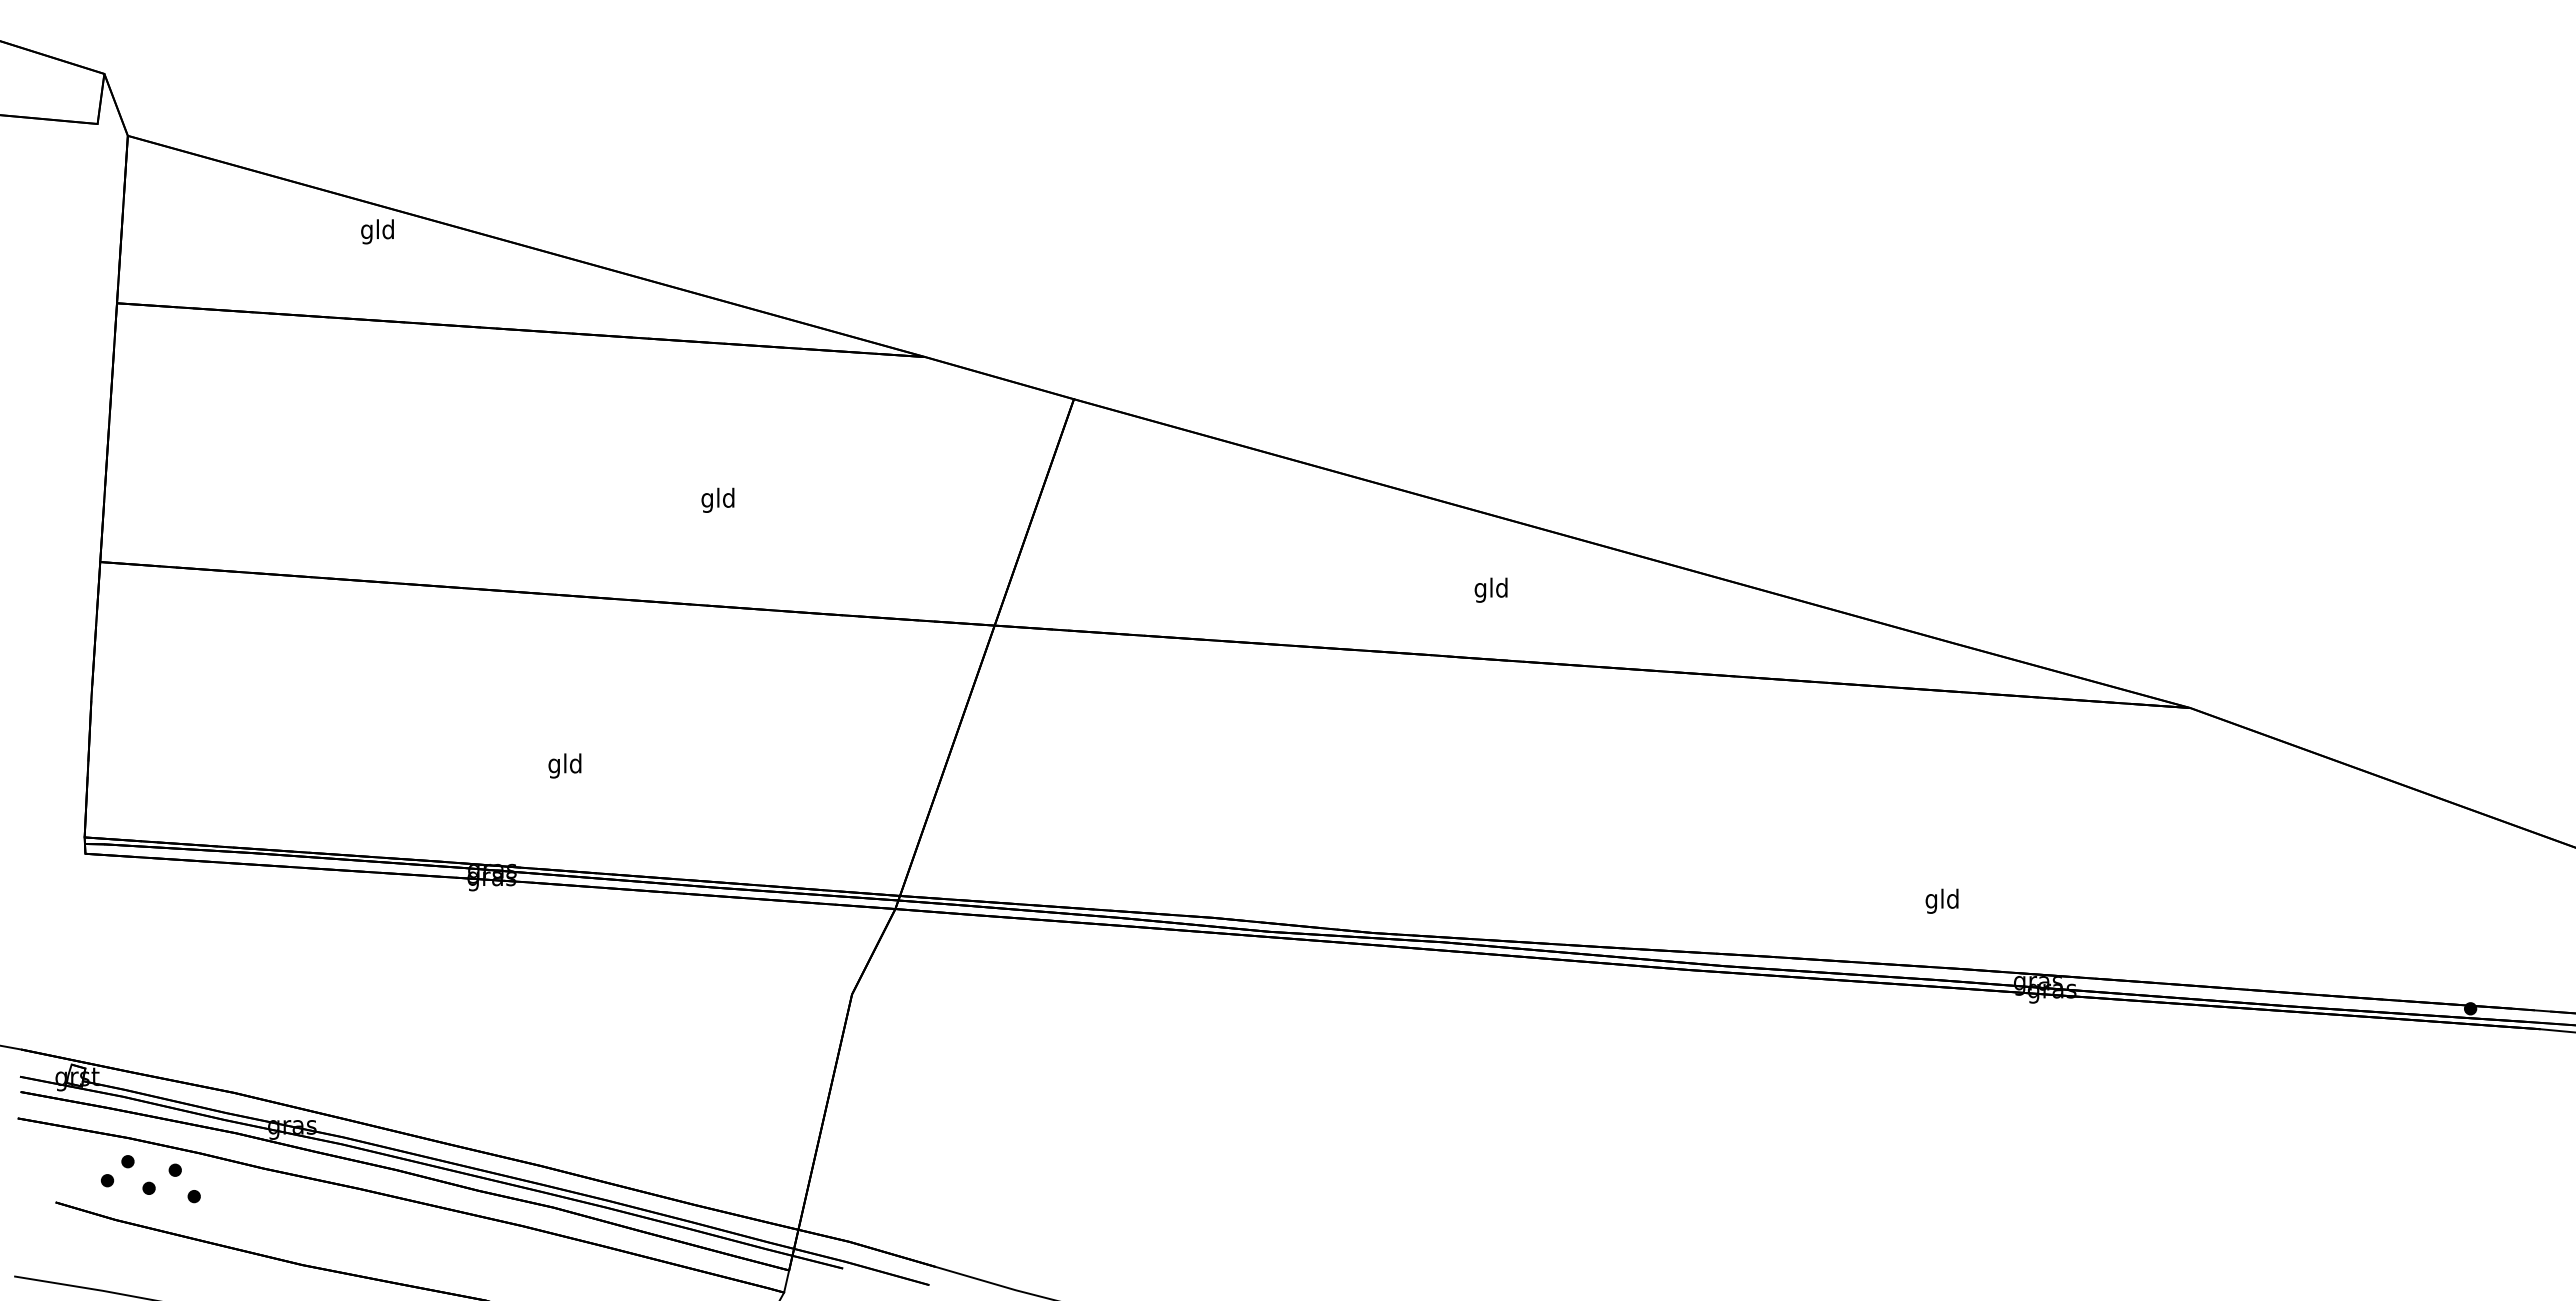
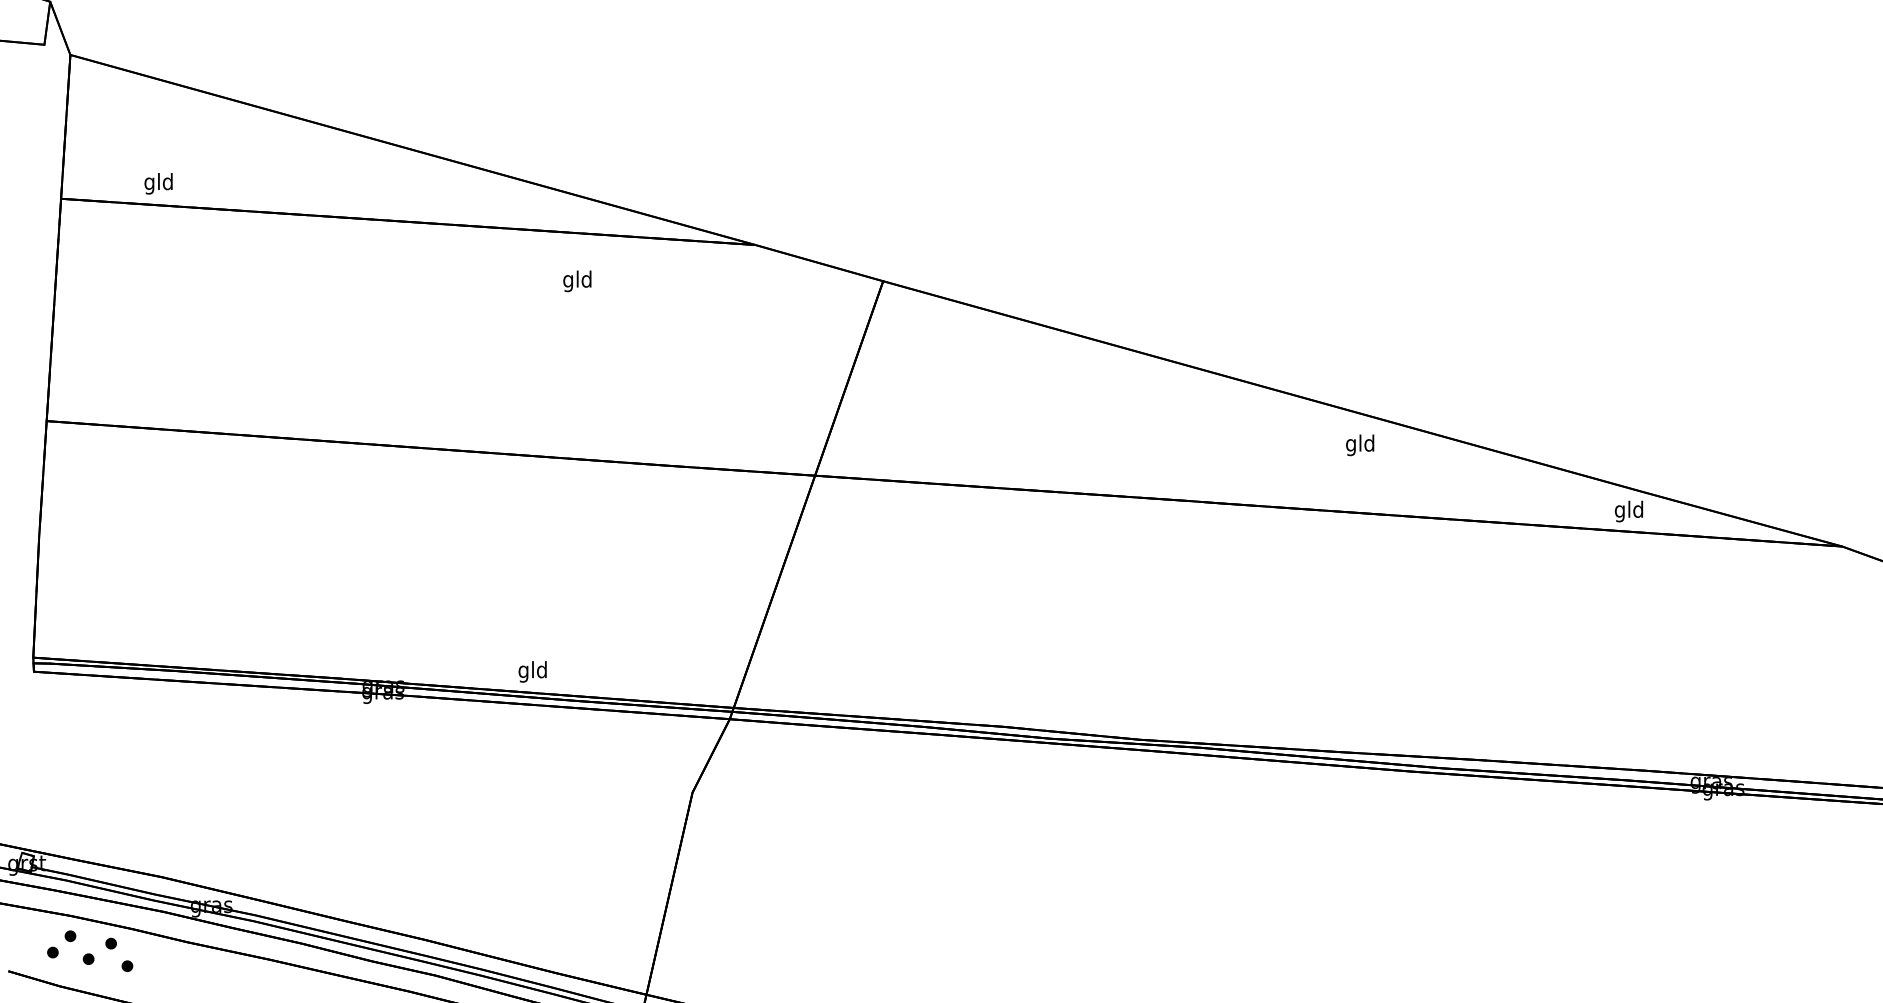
text: (377, 231) -> (158, 183), moved
text: (717, 499) -> (576, 280), moved
text: (1490, 589) -> (1359, 444), moved
text: (564, 765) -> (532, 671), moved
text: (1941, 900) -> (1628, 510), moved

